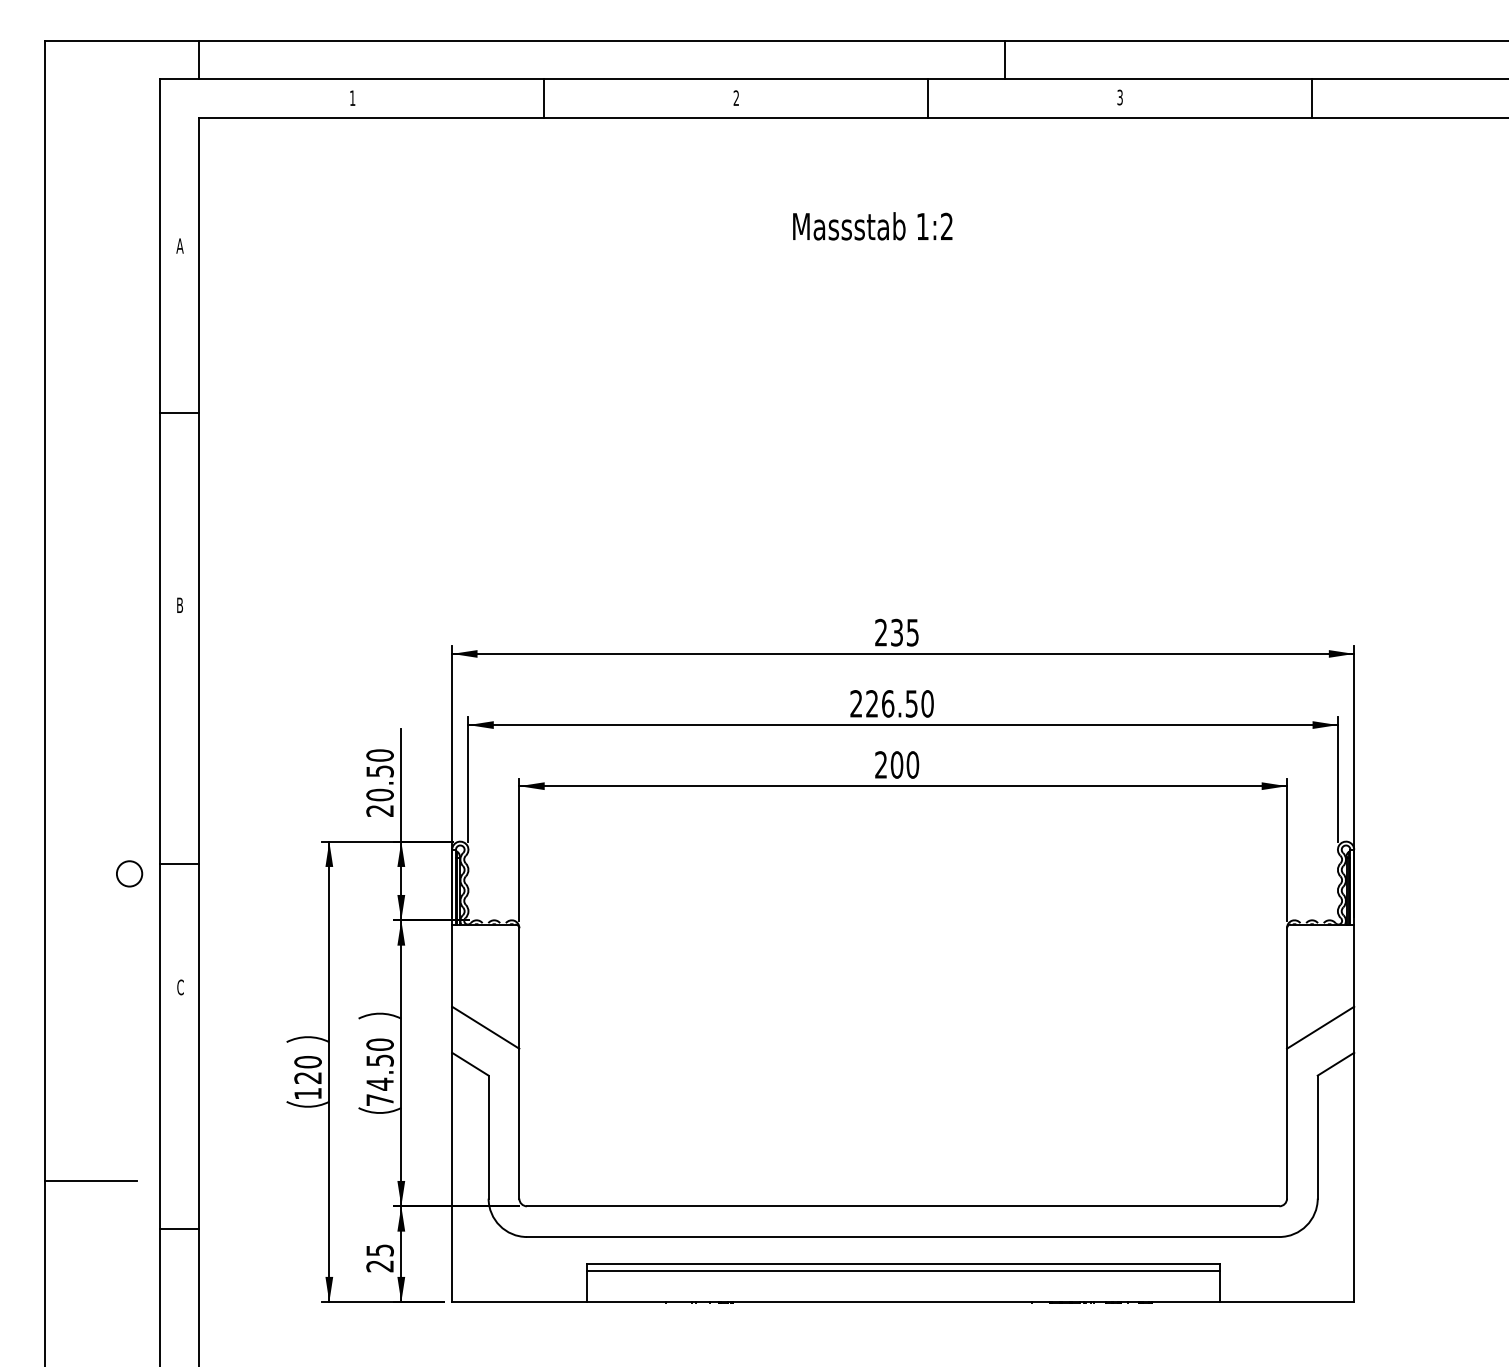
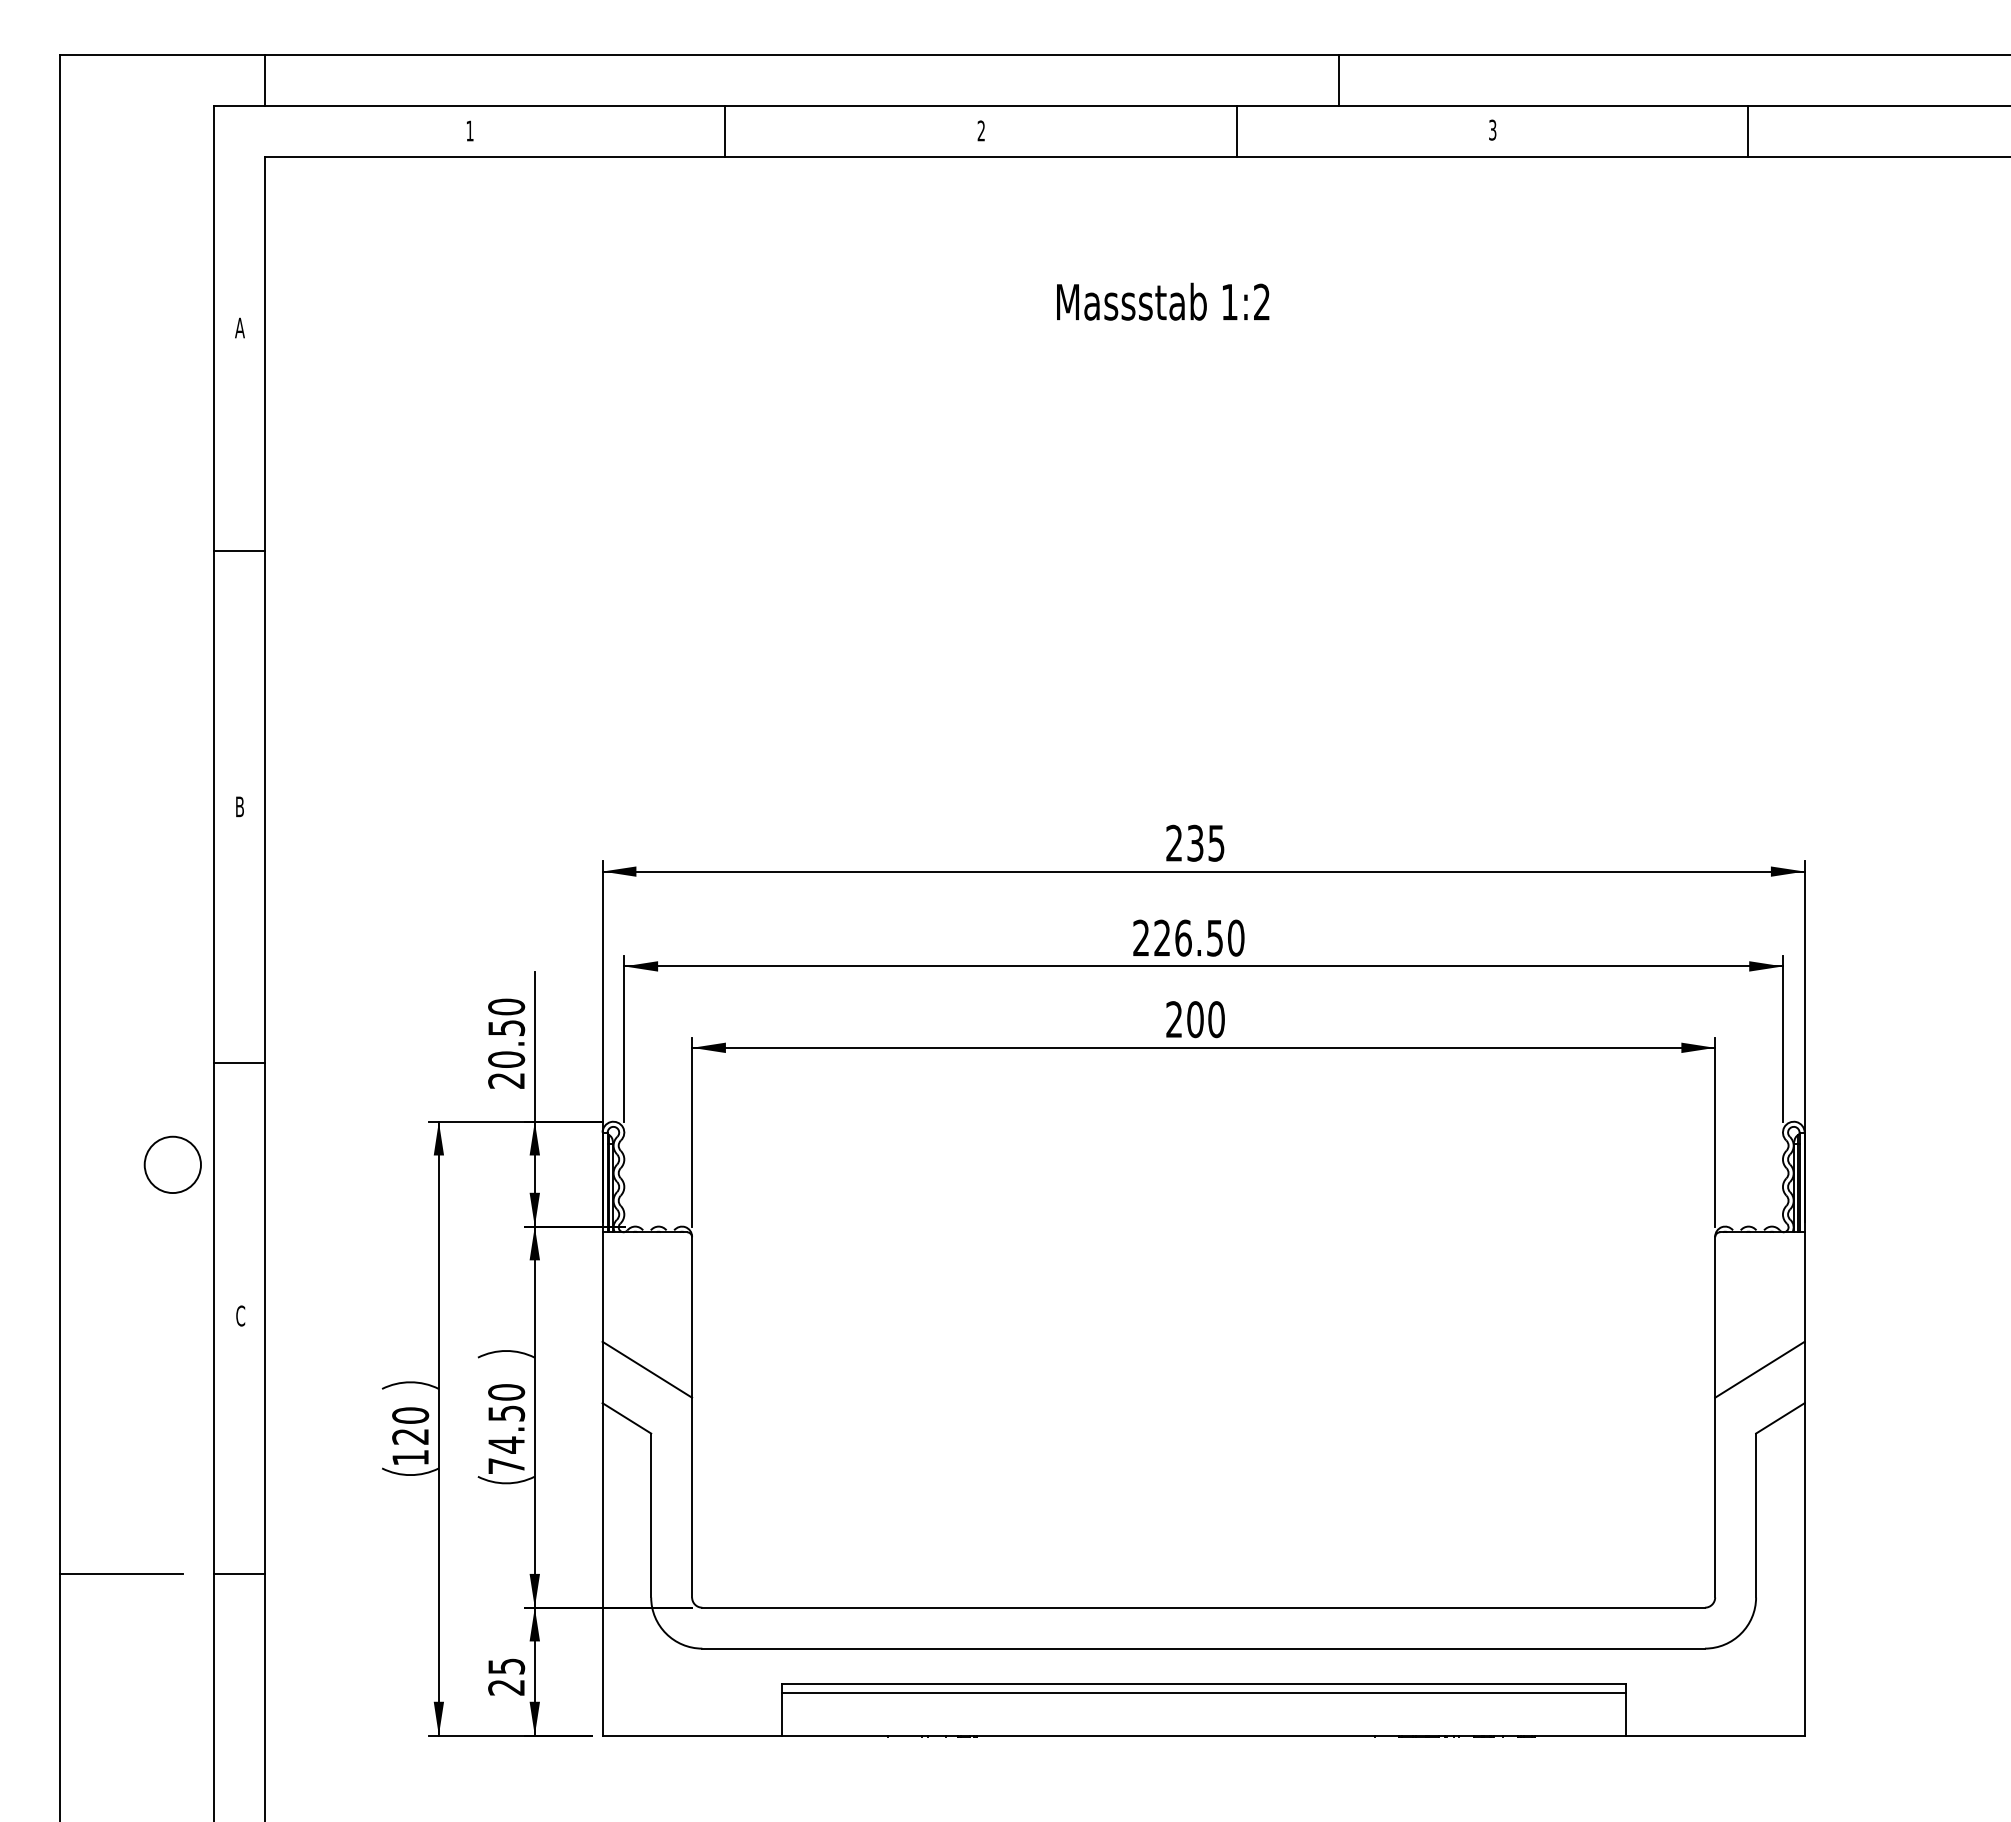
line: (178, 863) -> (238, 1062), moved
circle: (129, 873) -> (172, 1164), size x1.67
line: (178, 1229) -> (238, 1574), moved

